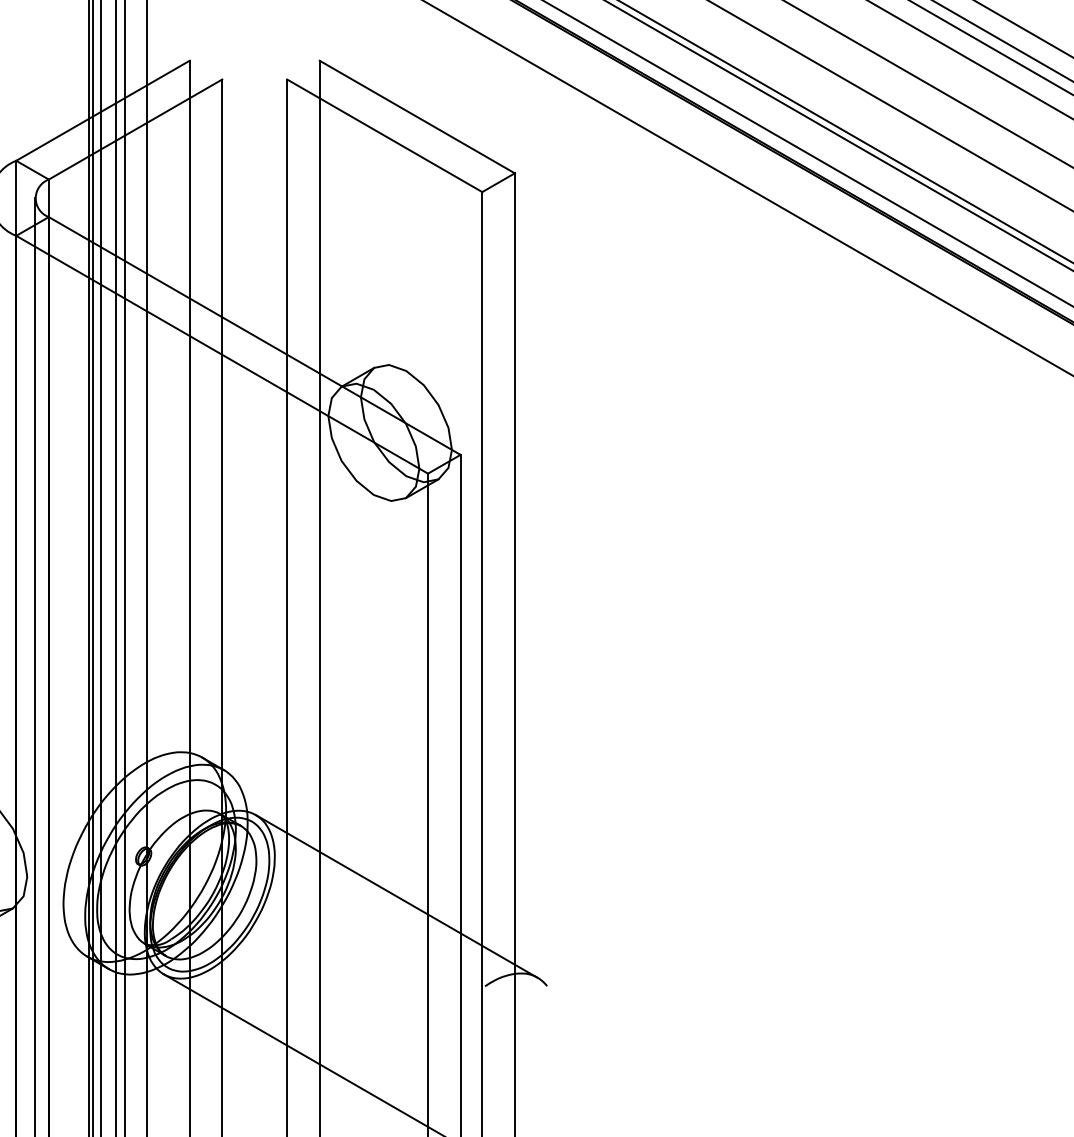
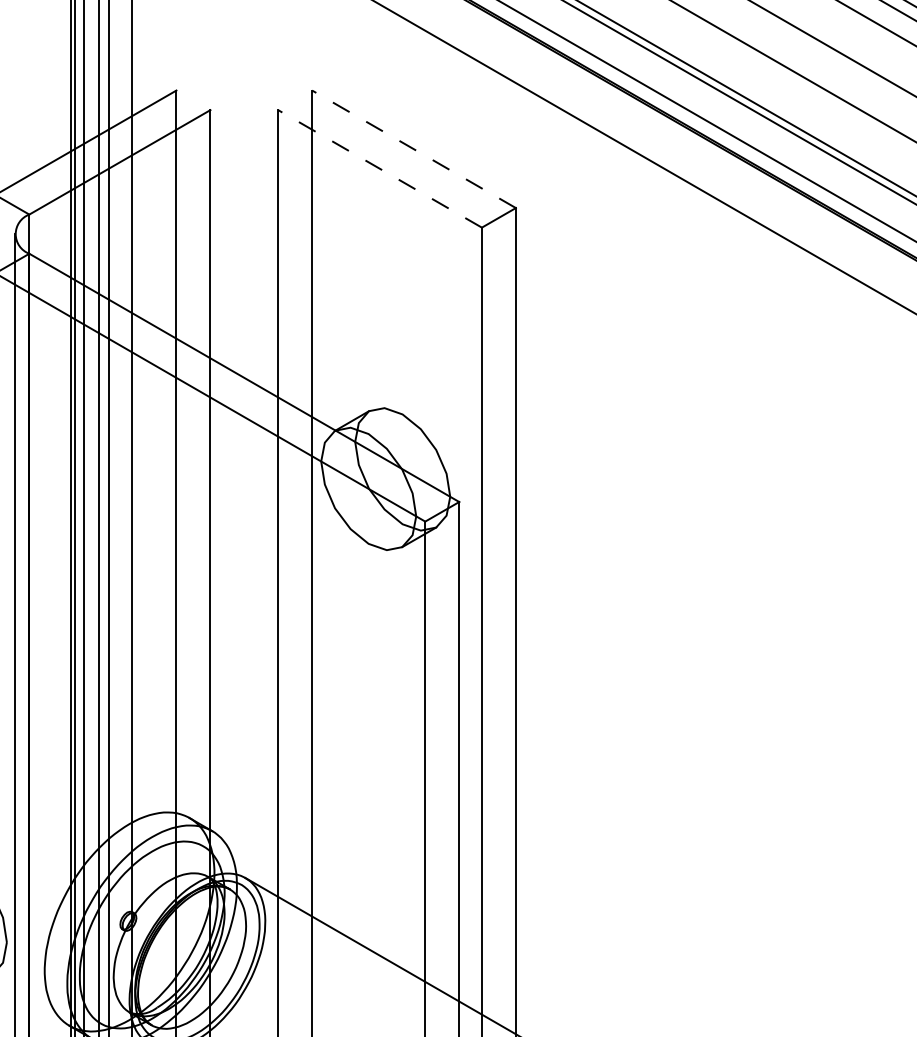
line: (417, 117) -> (414, 149), solid -> dashed
line: (384, 135) -> (379, 168), solid -> dashed

